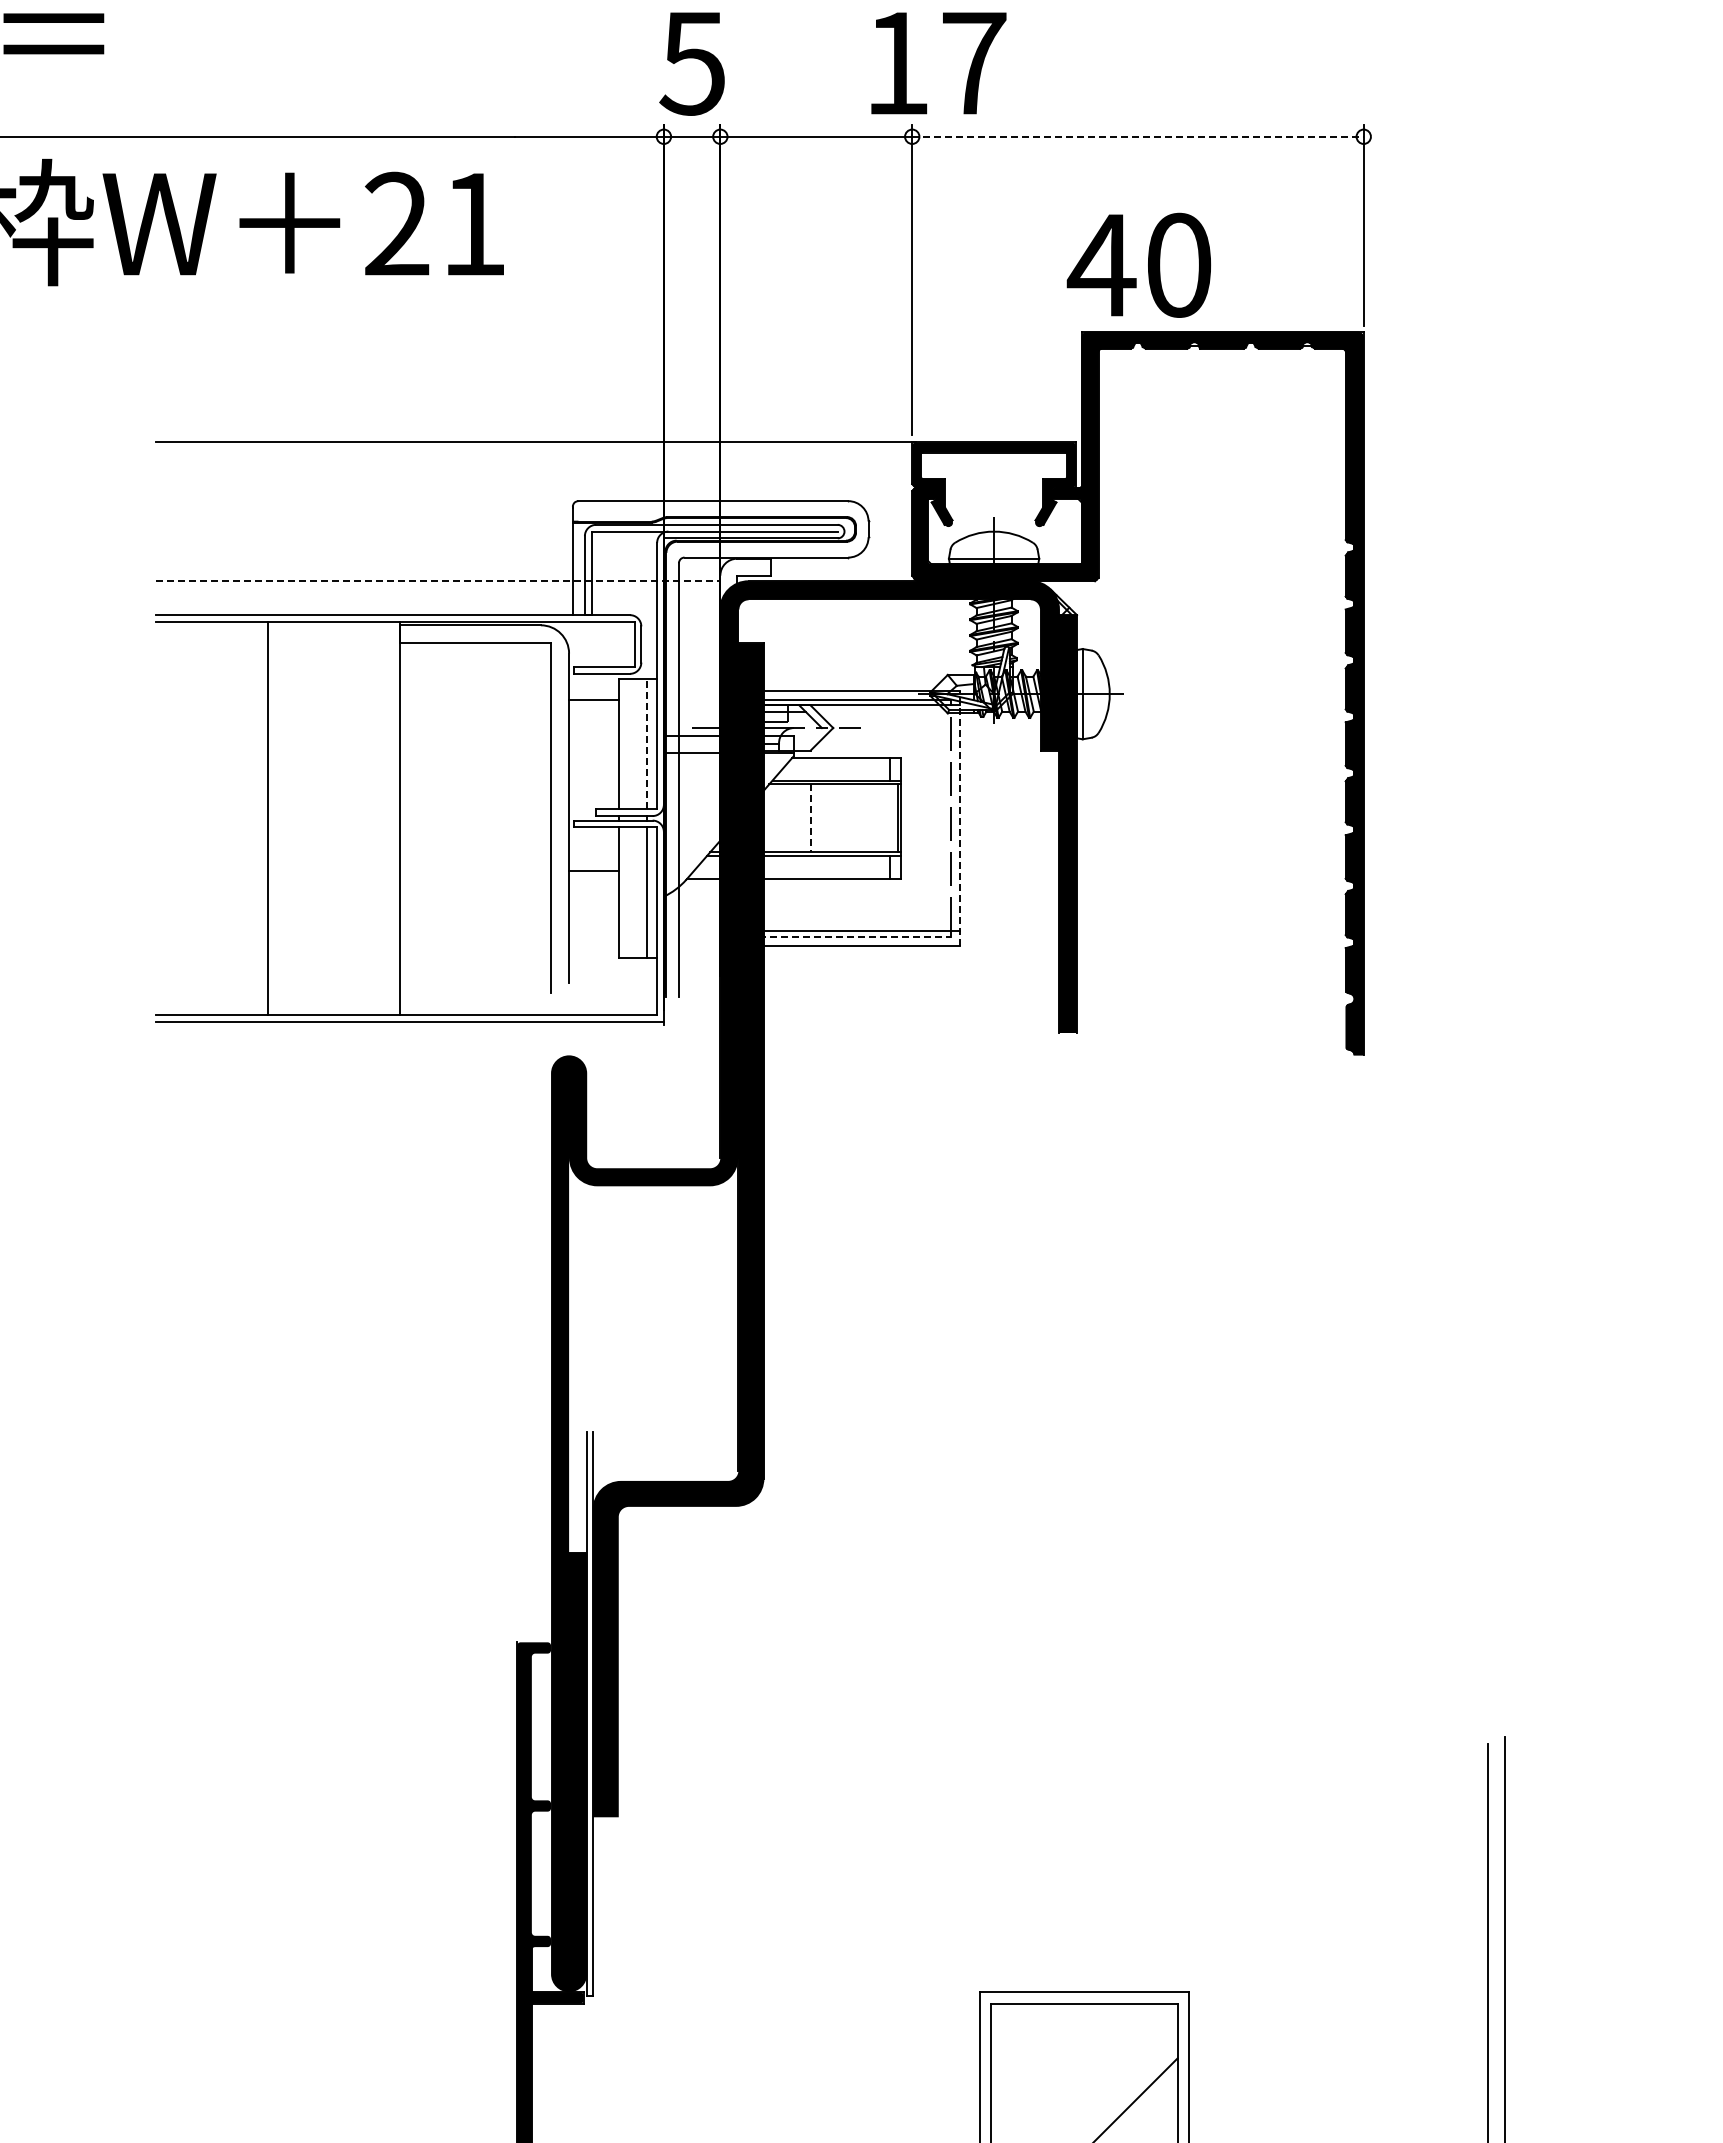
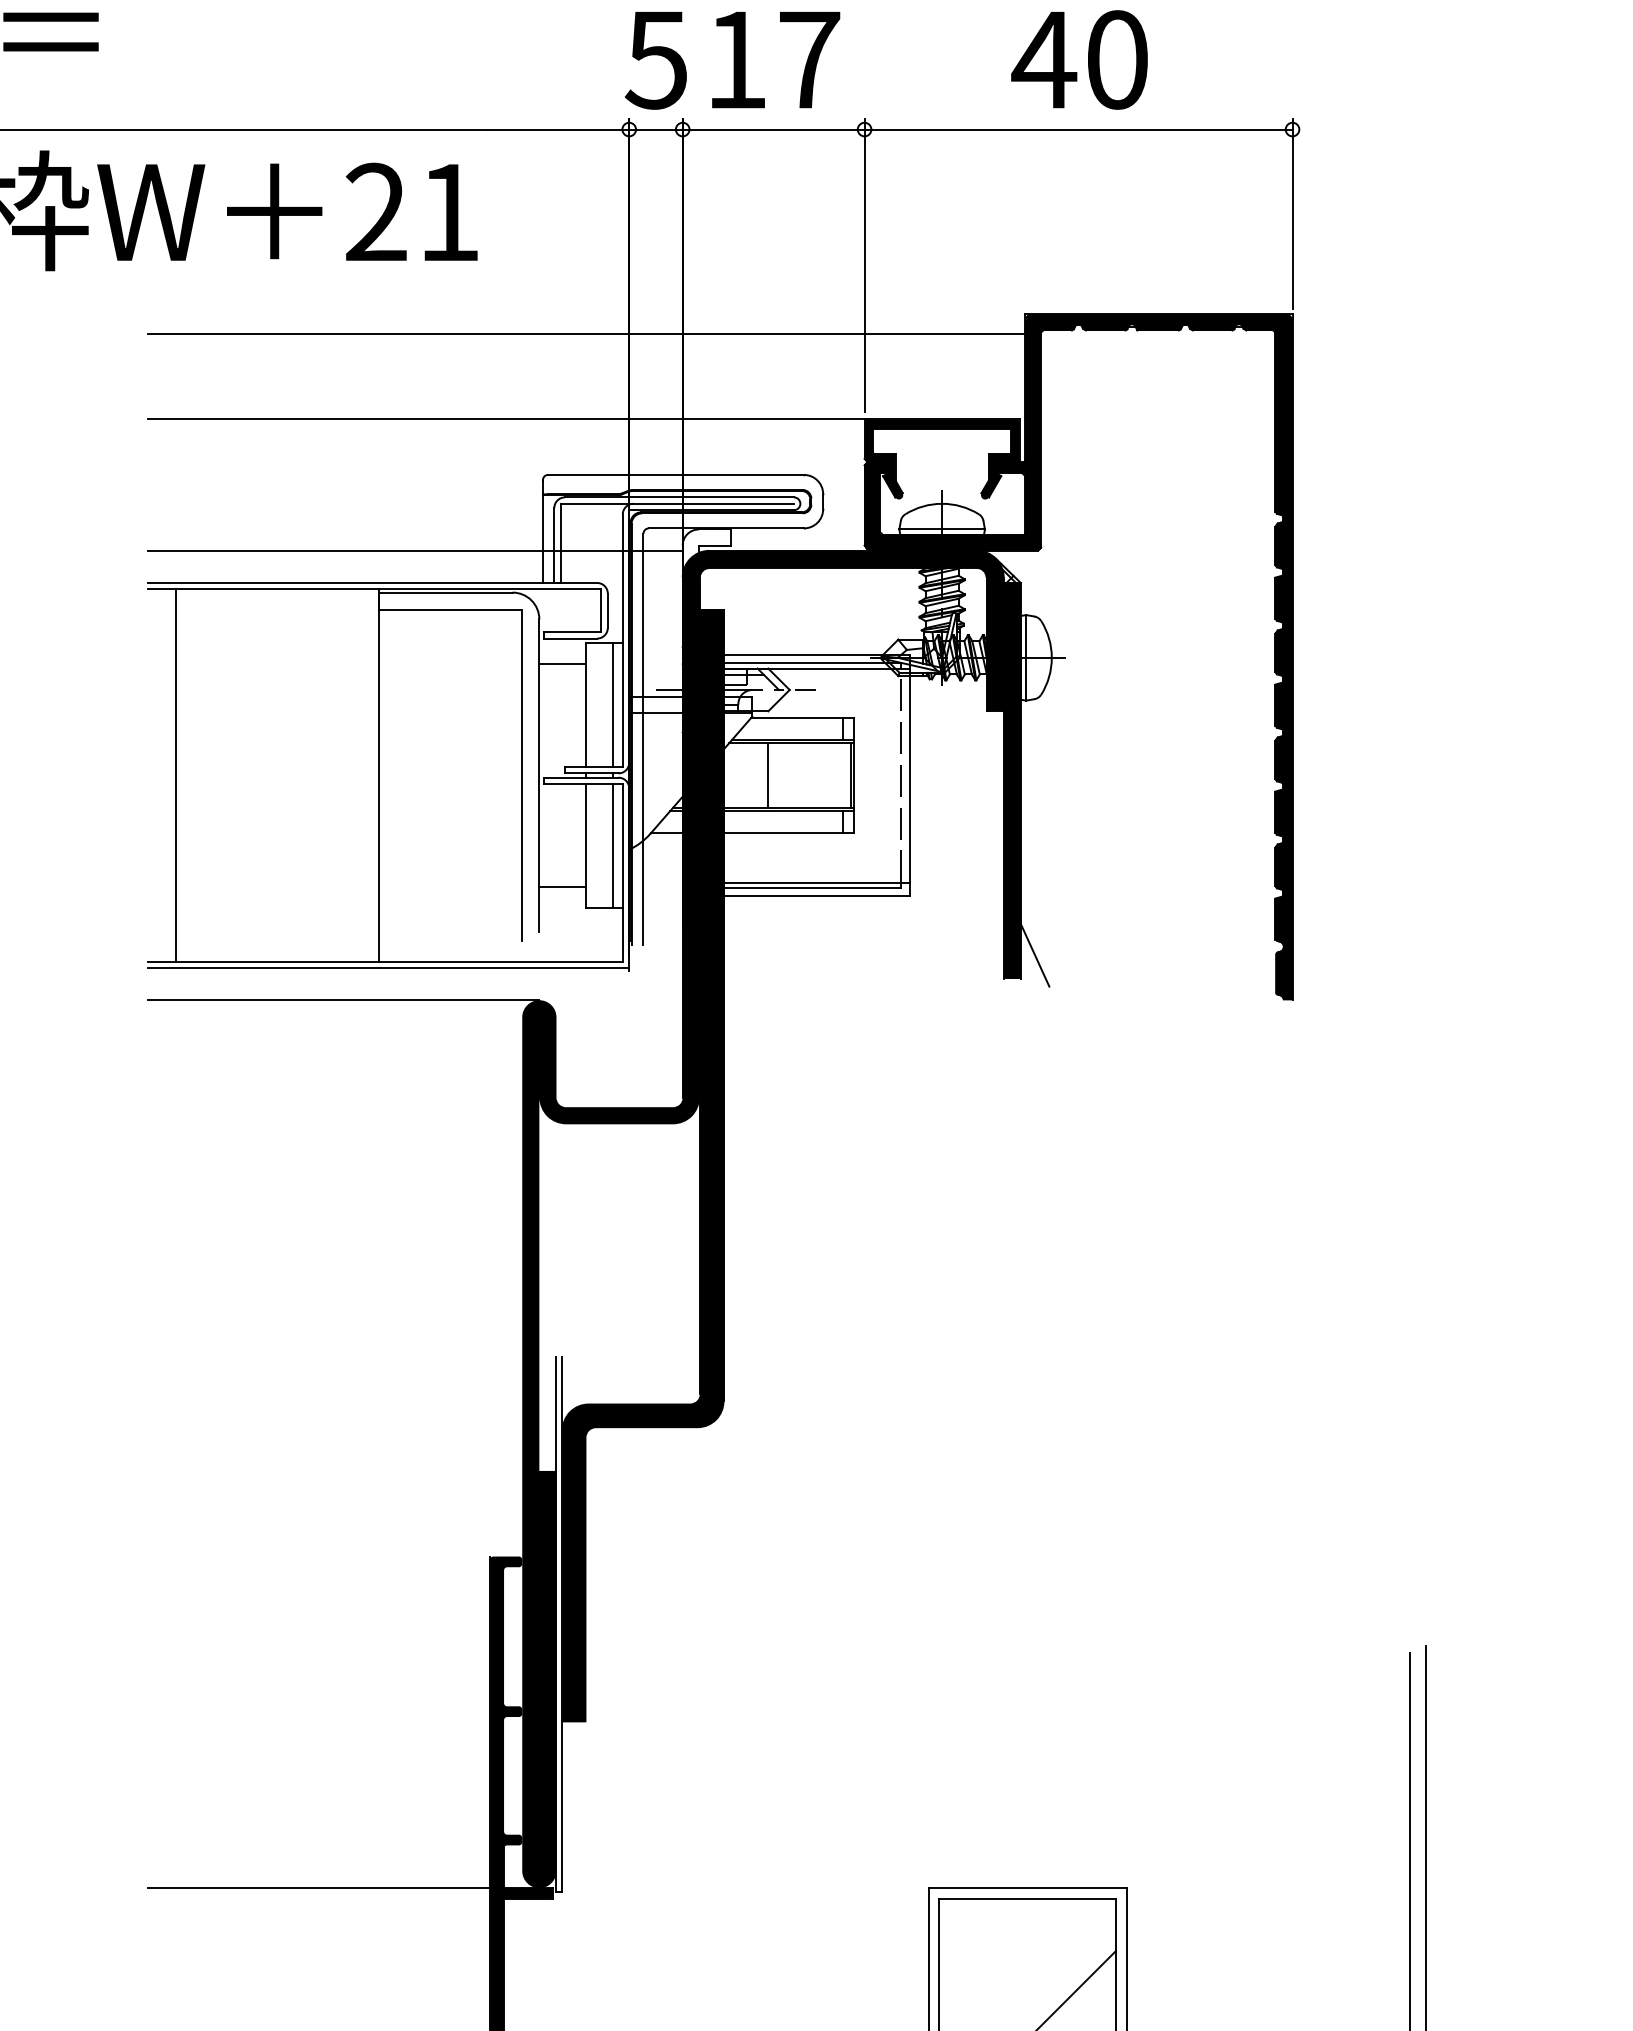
text: (938, 63) -> (775, 60), moved
line: (1138, 136) -> (1079, 129), dashed -> solid
text: (1138, 264) -> (1079, 59), moved
line: (618, 352) -> (586, 334), added
line: (438, 581) -> (415, 551), dashed -> solid
line: (646, 743) -> (612, 704), dashed -> solid
line: (268, 817) -> (175, 774), moved
line: (810, 818) -> (768, 775), dashed -> solid
line: (959, 818) -> (909, 775), dashed -> solid
line: (593, 871) -> (562, 887), moved
line: (843, 936) -> (799, 887), dashed -> solid
line: (1092, 1007) -> (1035, 954), added
line: (362, 1055) -> (343, 1000), added
line: (336, 1992) -> (318, 1888), added

